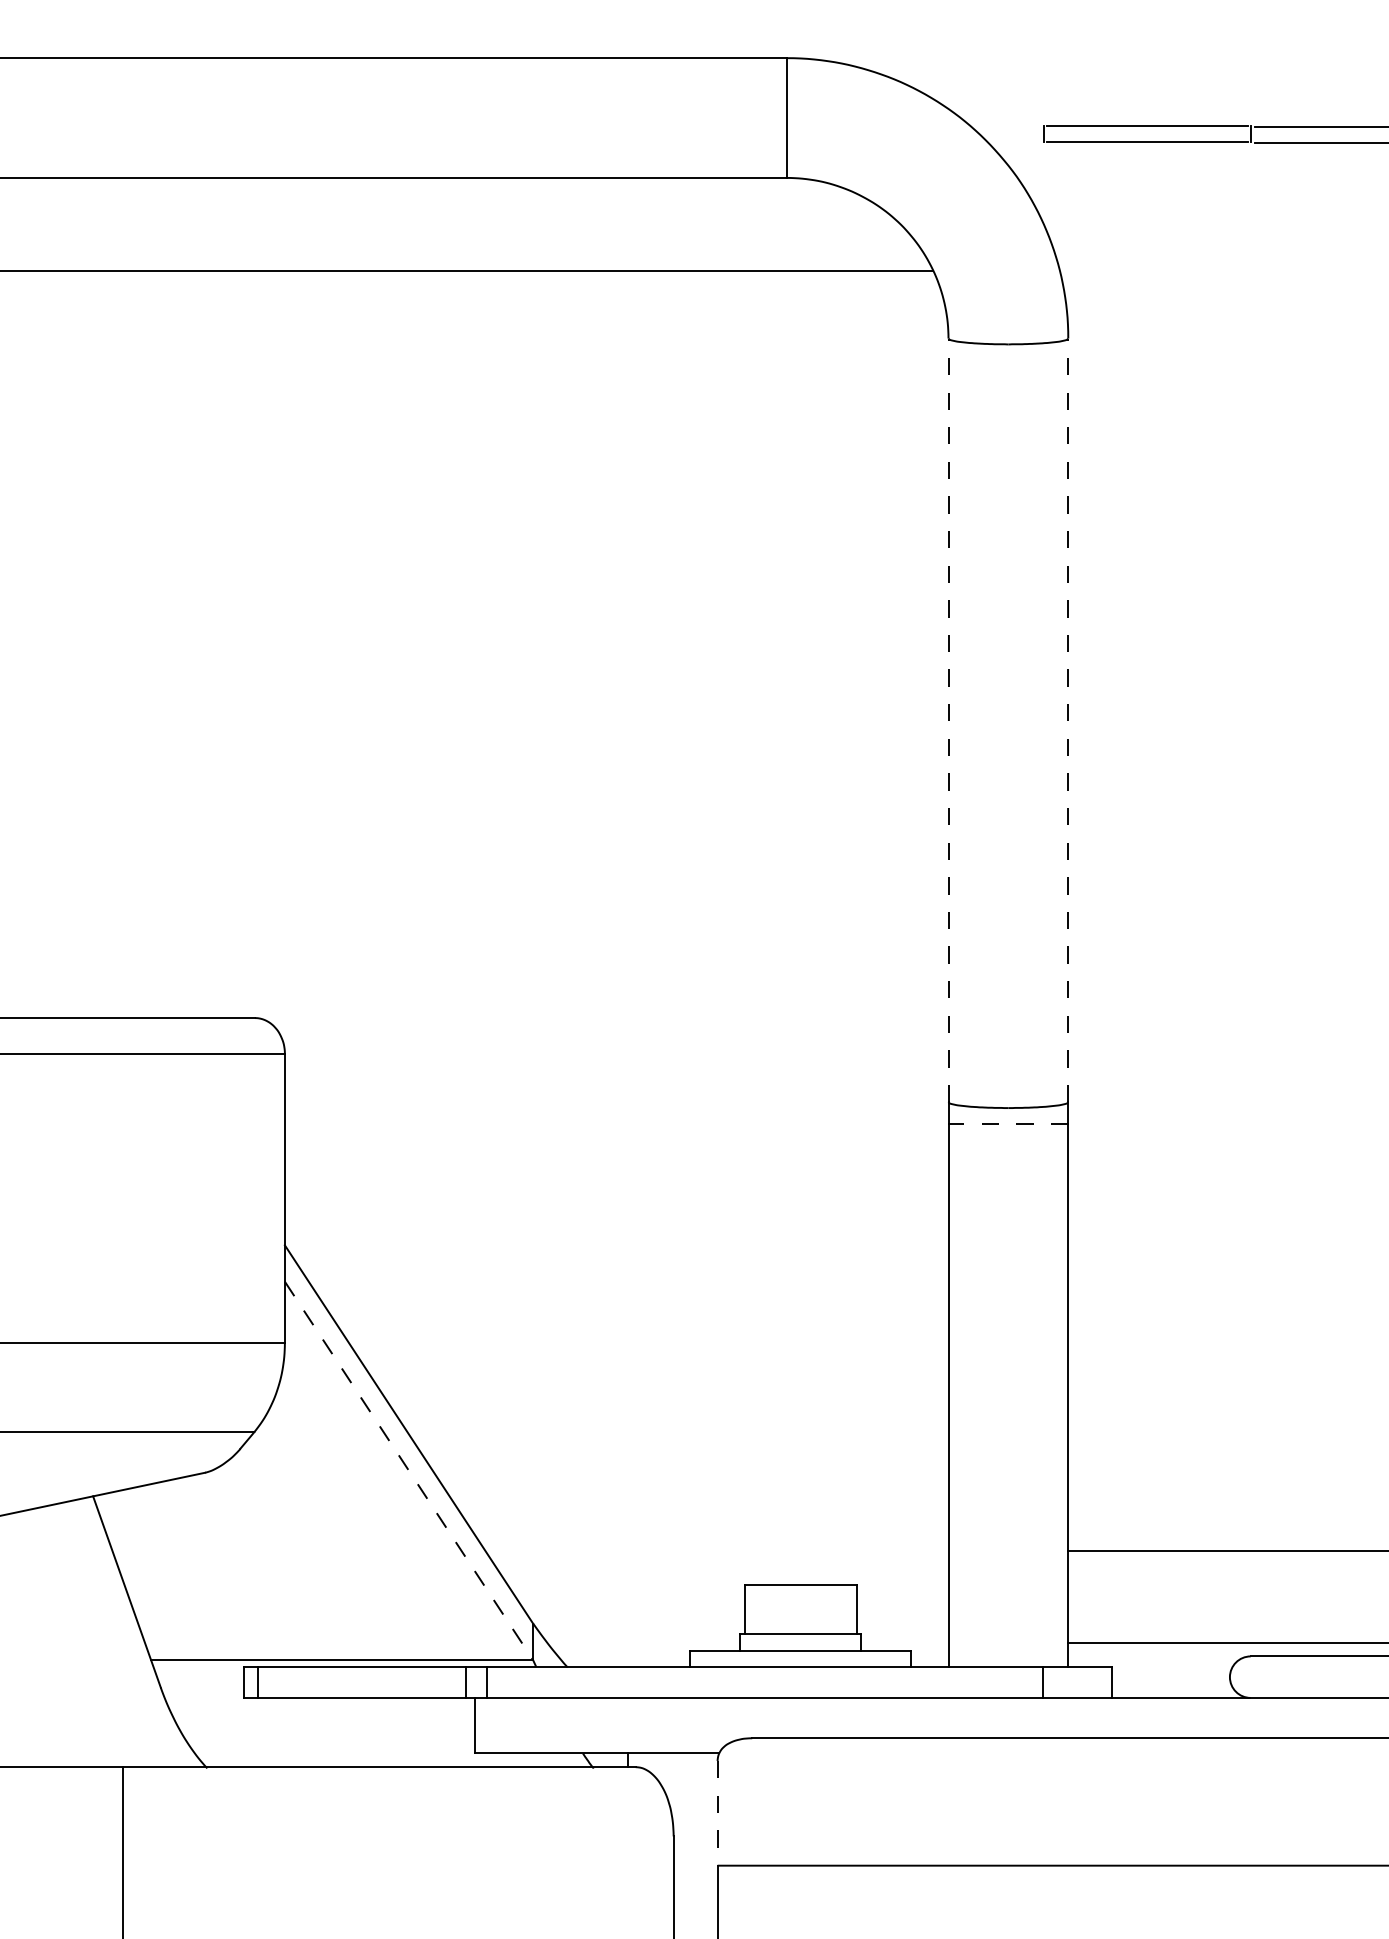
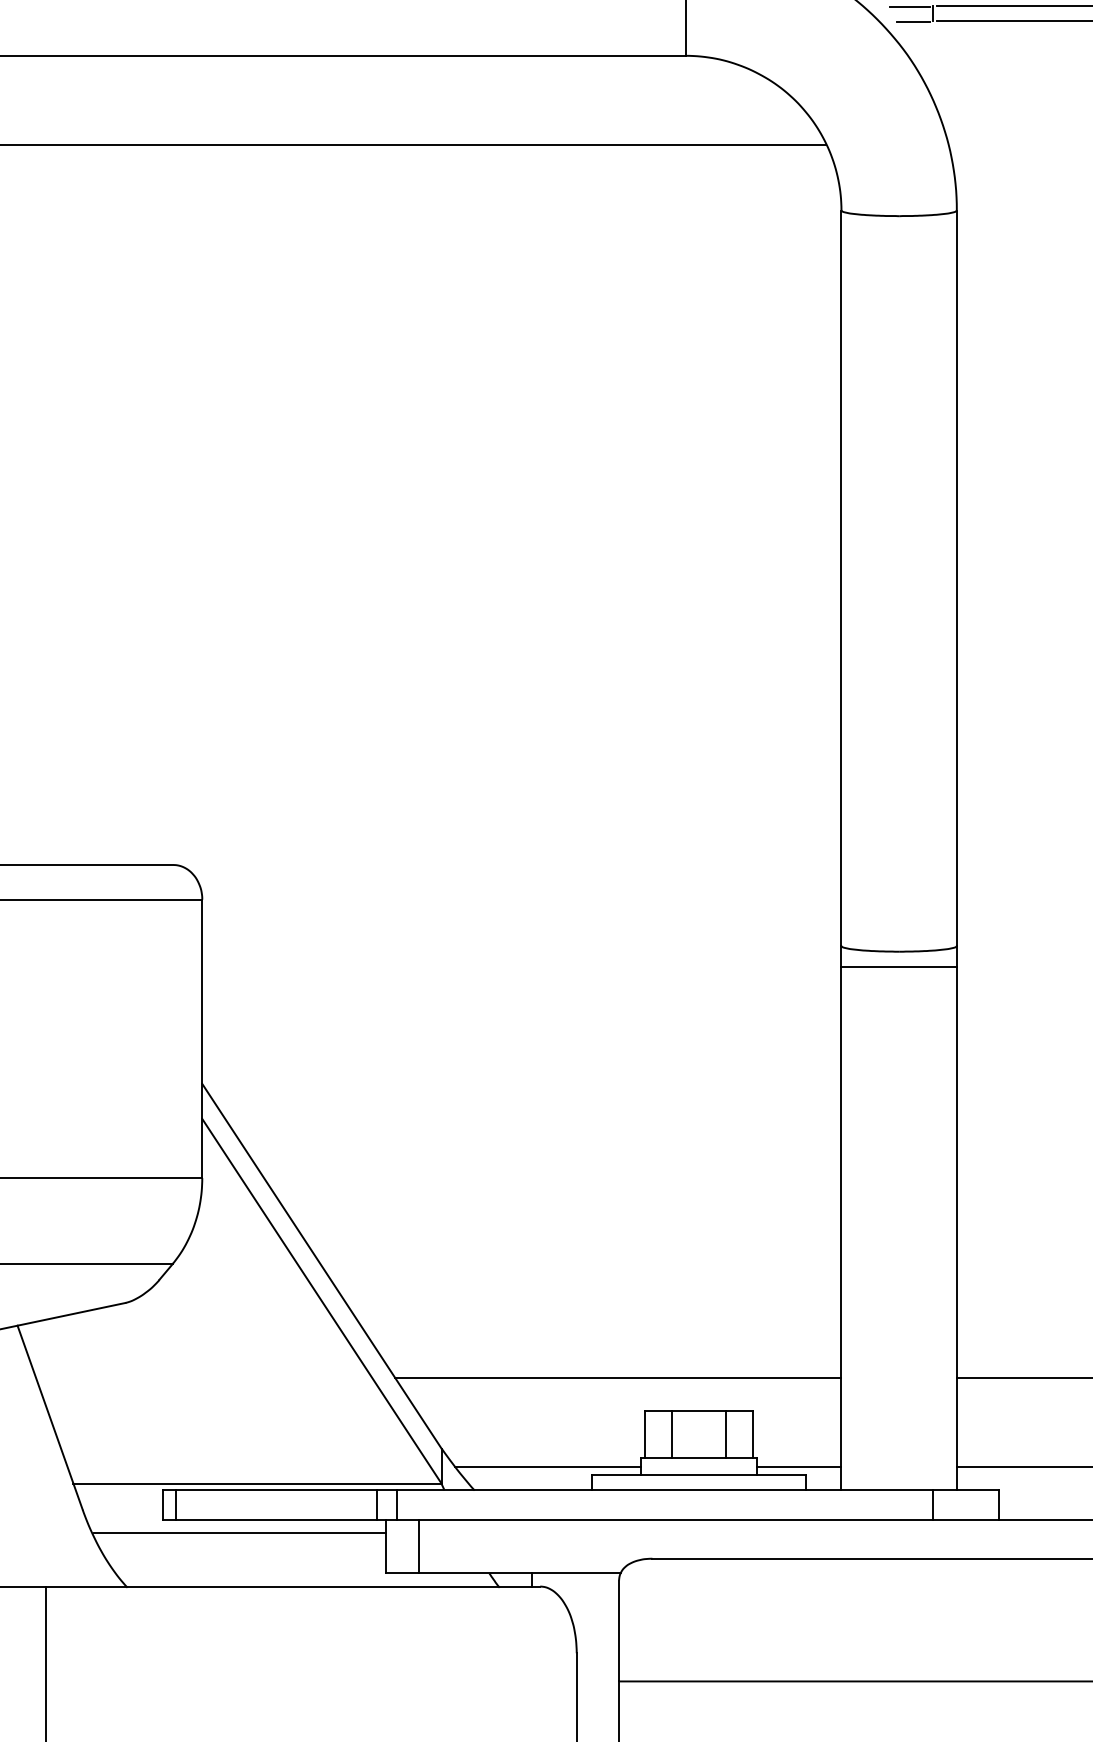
line: (1019, 127) -> (909, 7), added
line: (1022, 142) -> (912, 21), added
line: (948, 720) -> (841, 578), dashed -> solid
line: (1068, 720) -> (957, 578), dashed -> solid
line: (1008, 1123) -> (899, 966), dashed -> solid
line: (409, 1471) -> (322, 1301), dashed -> solid
line: (716, 1550) -> (618, 1377), added
line: (772, 1609) -> (671, 1434), added
line: (828, 1609) -> (725, 1434), added
line: (643, 1642) -> (547, 1466), added
line: (904, 1642) -> (799, 1466), added
line: (323, 1711) -> (239, 1532), added
line: (509, 1725) -> (418, 1546), added
line: (717, 1813) -> (618, 1631), dashed -> solid

